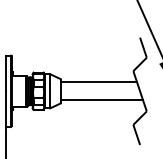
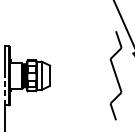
line: (98, 82) -> (81, 68), removed
line: (101, 100) -> (84, 83), removed
line: (6, 109) -> (5, 90), solid -> dashed

